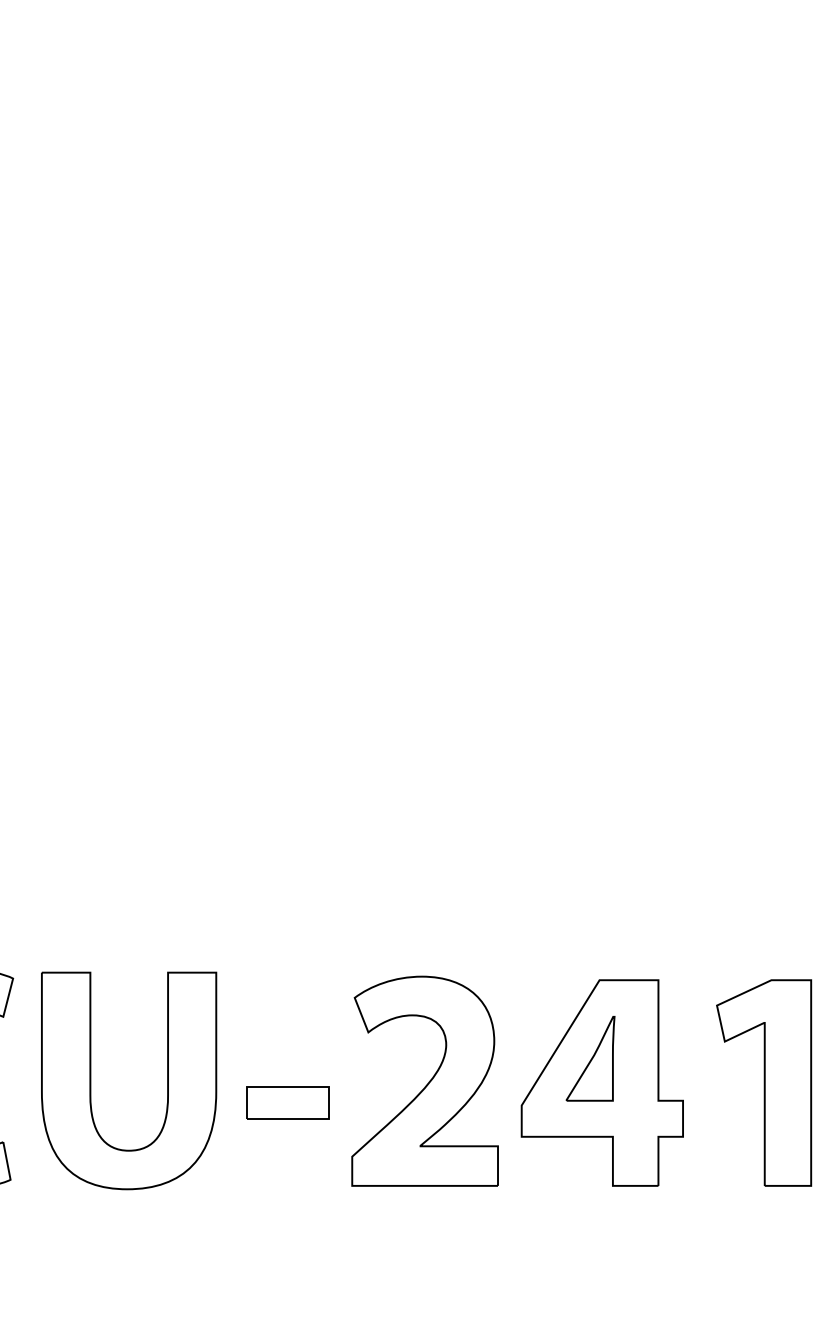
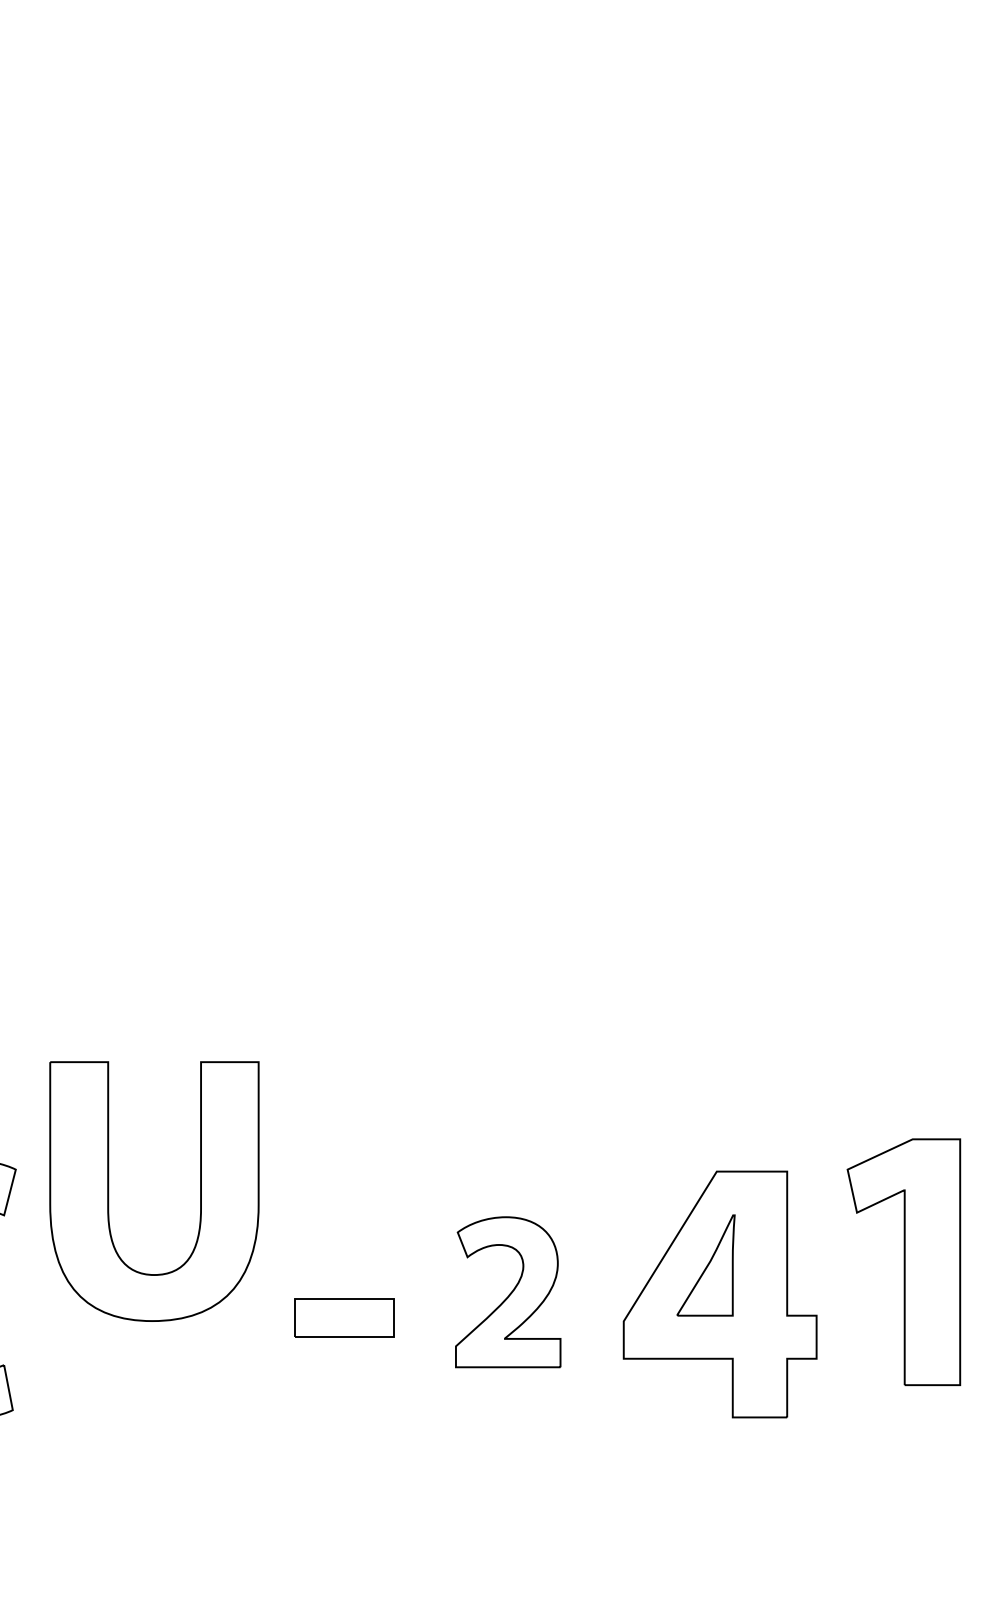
part: (91, 1080) -> (109, 1191), moved
part: (424, 1080) -> (507, 1291), size x0.6
part: (764, 1082) -> (904, 1261), moved

